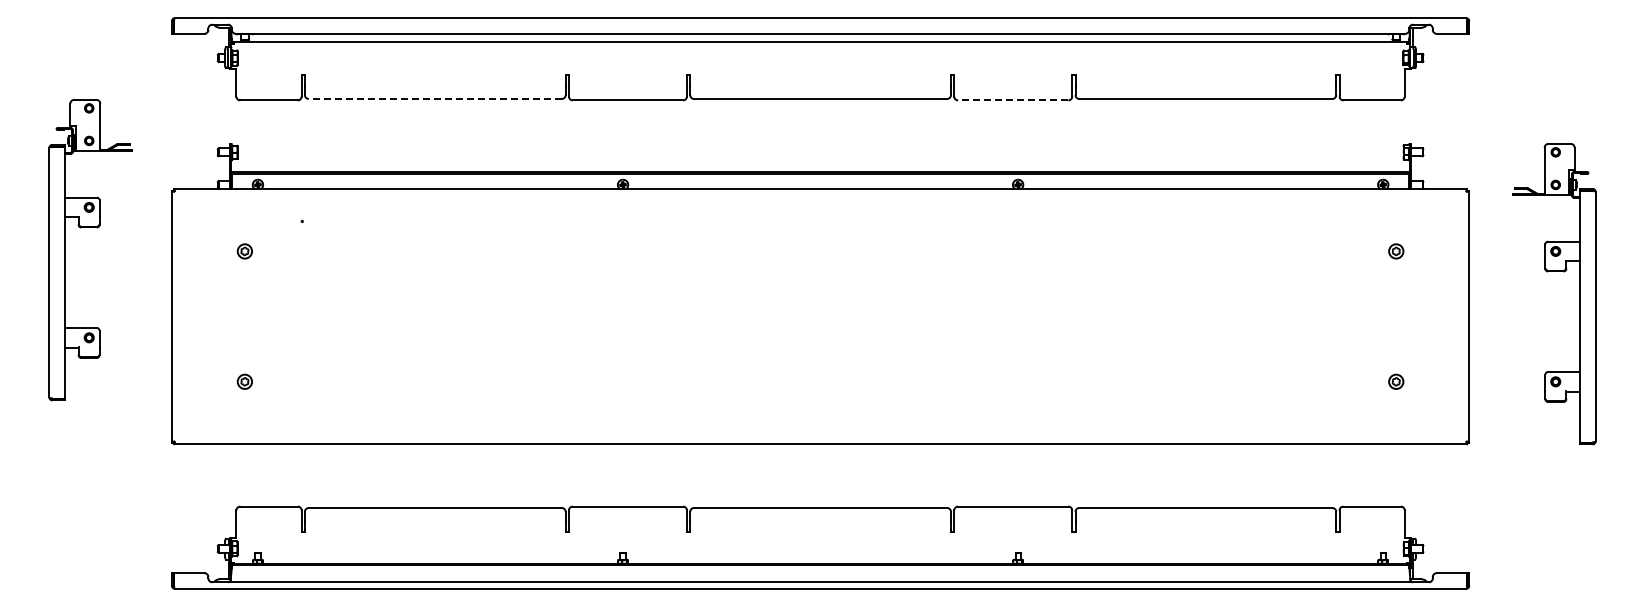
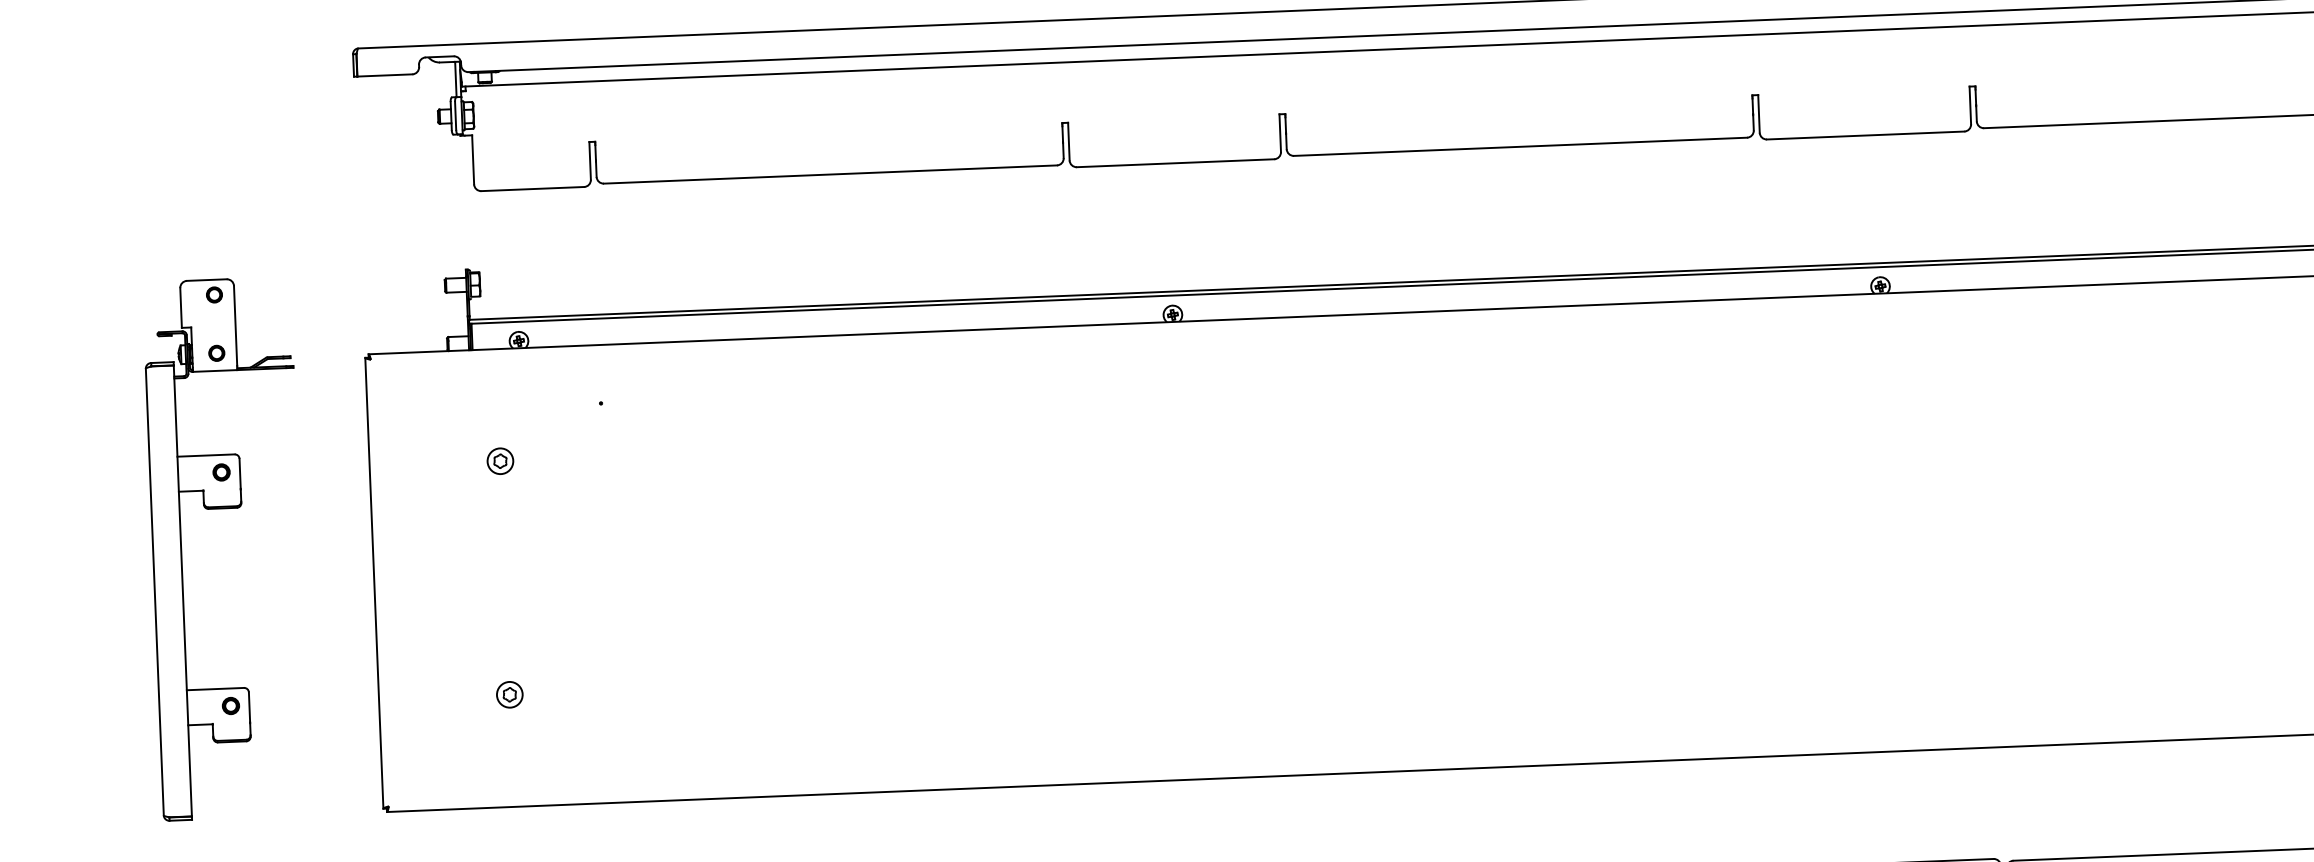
line: (434, 98) -> (828, 173), dashed -> solid
line: (1012, 100) -> (1864, 135), dashed -> solid
part: (90, 227) -> (225, 508), moved

